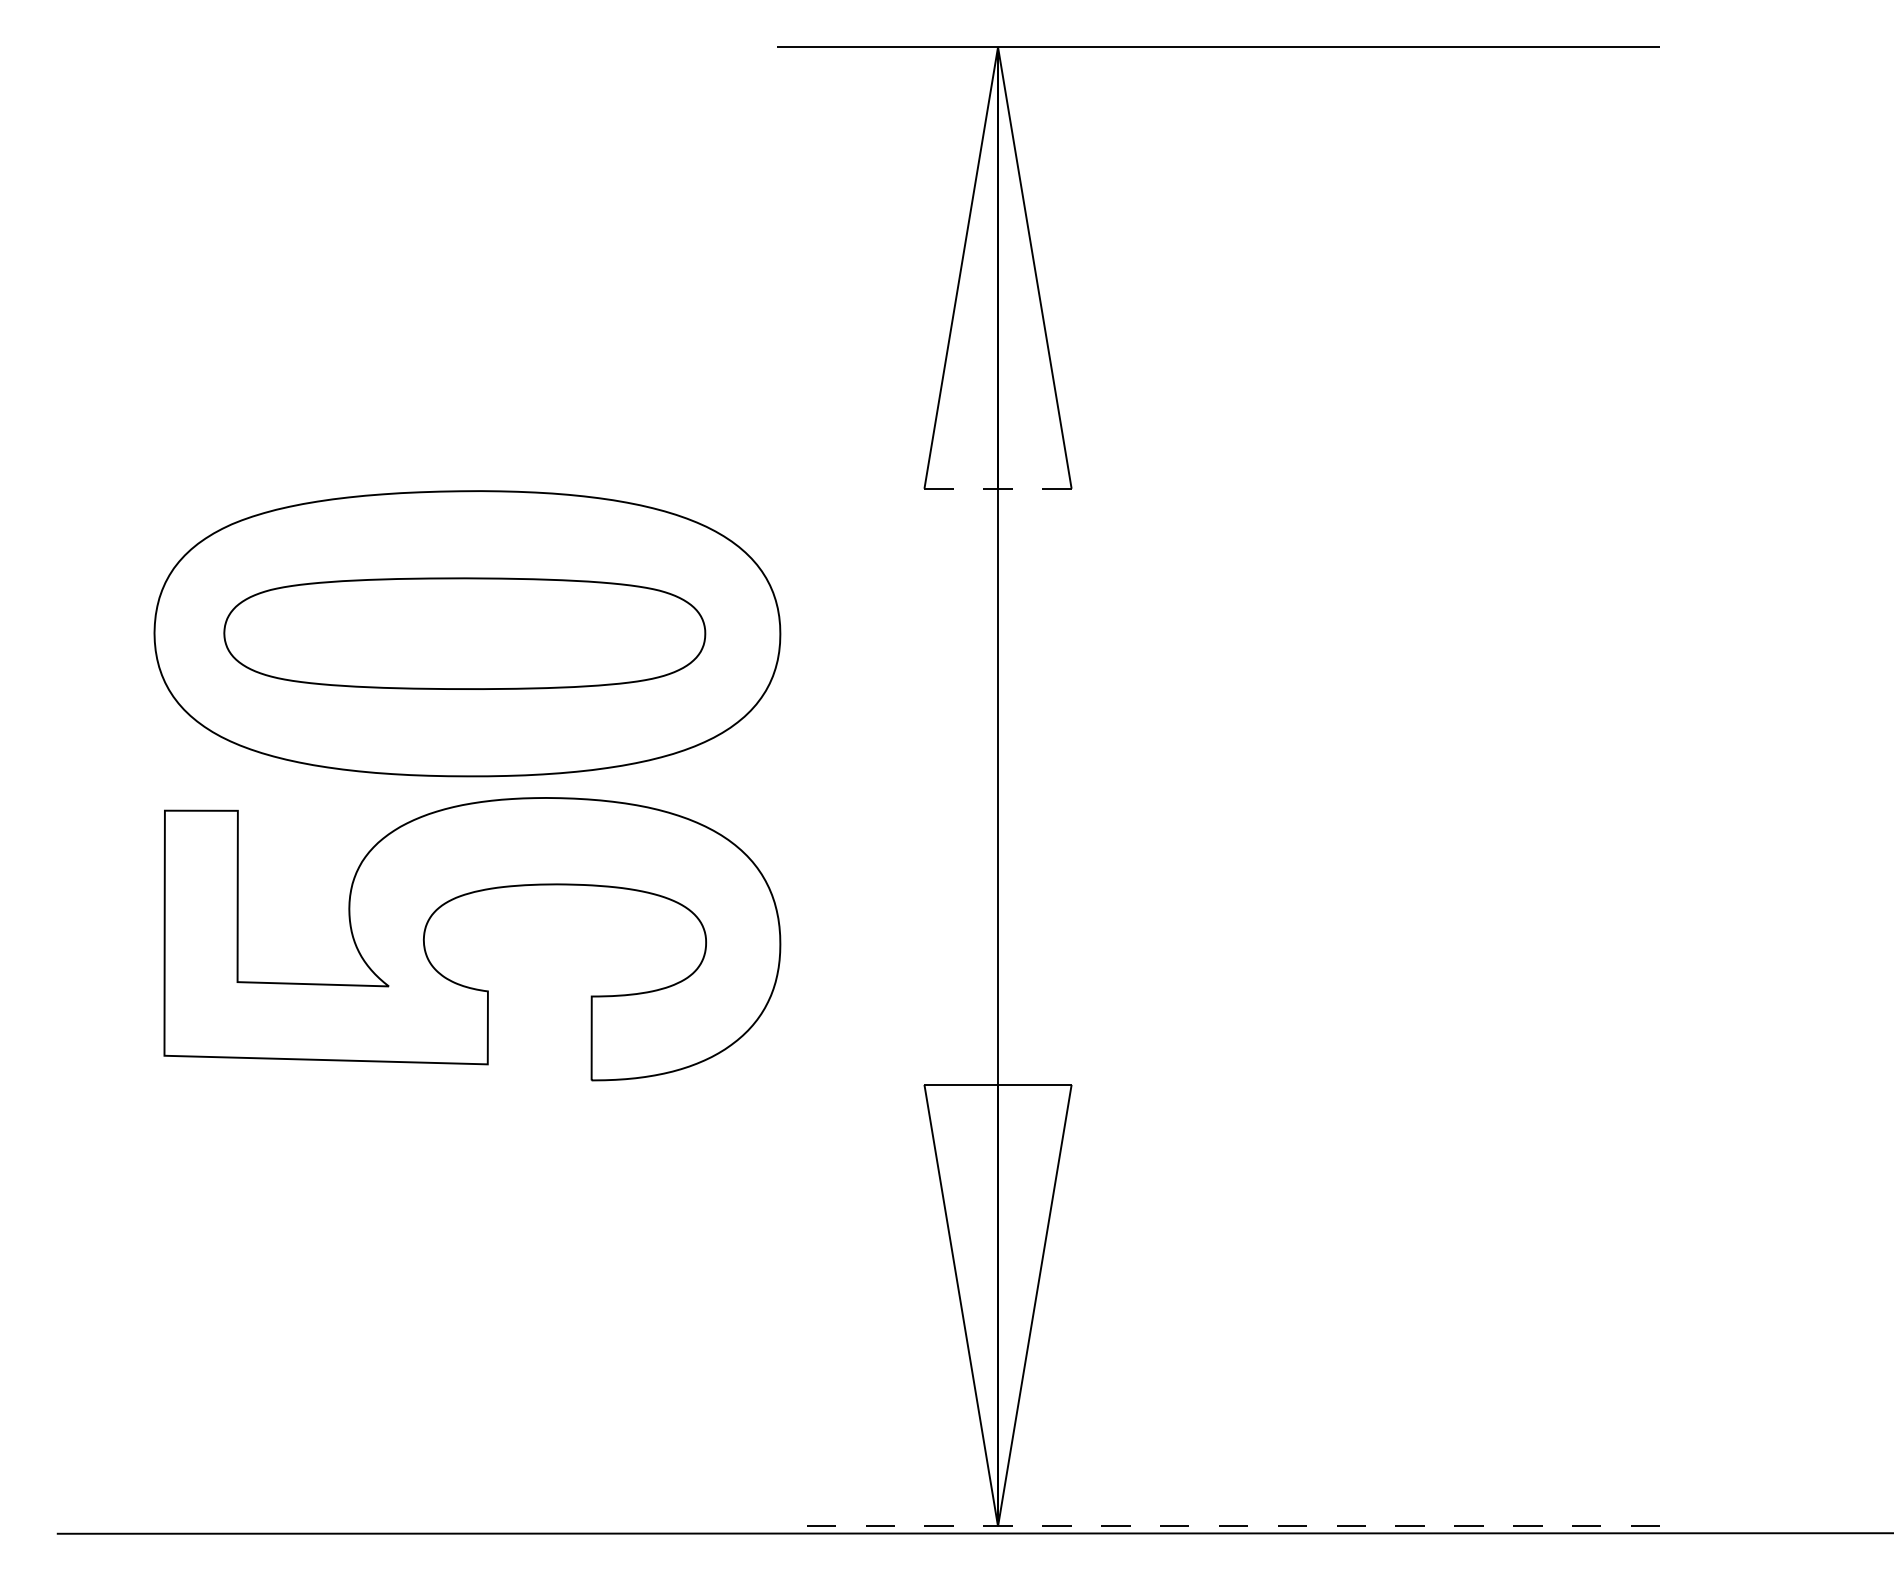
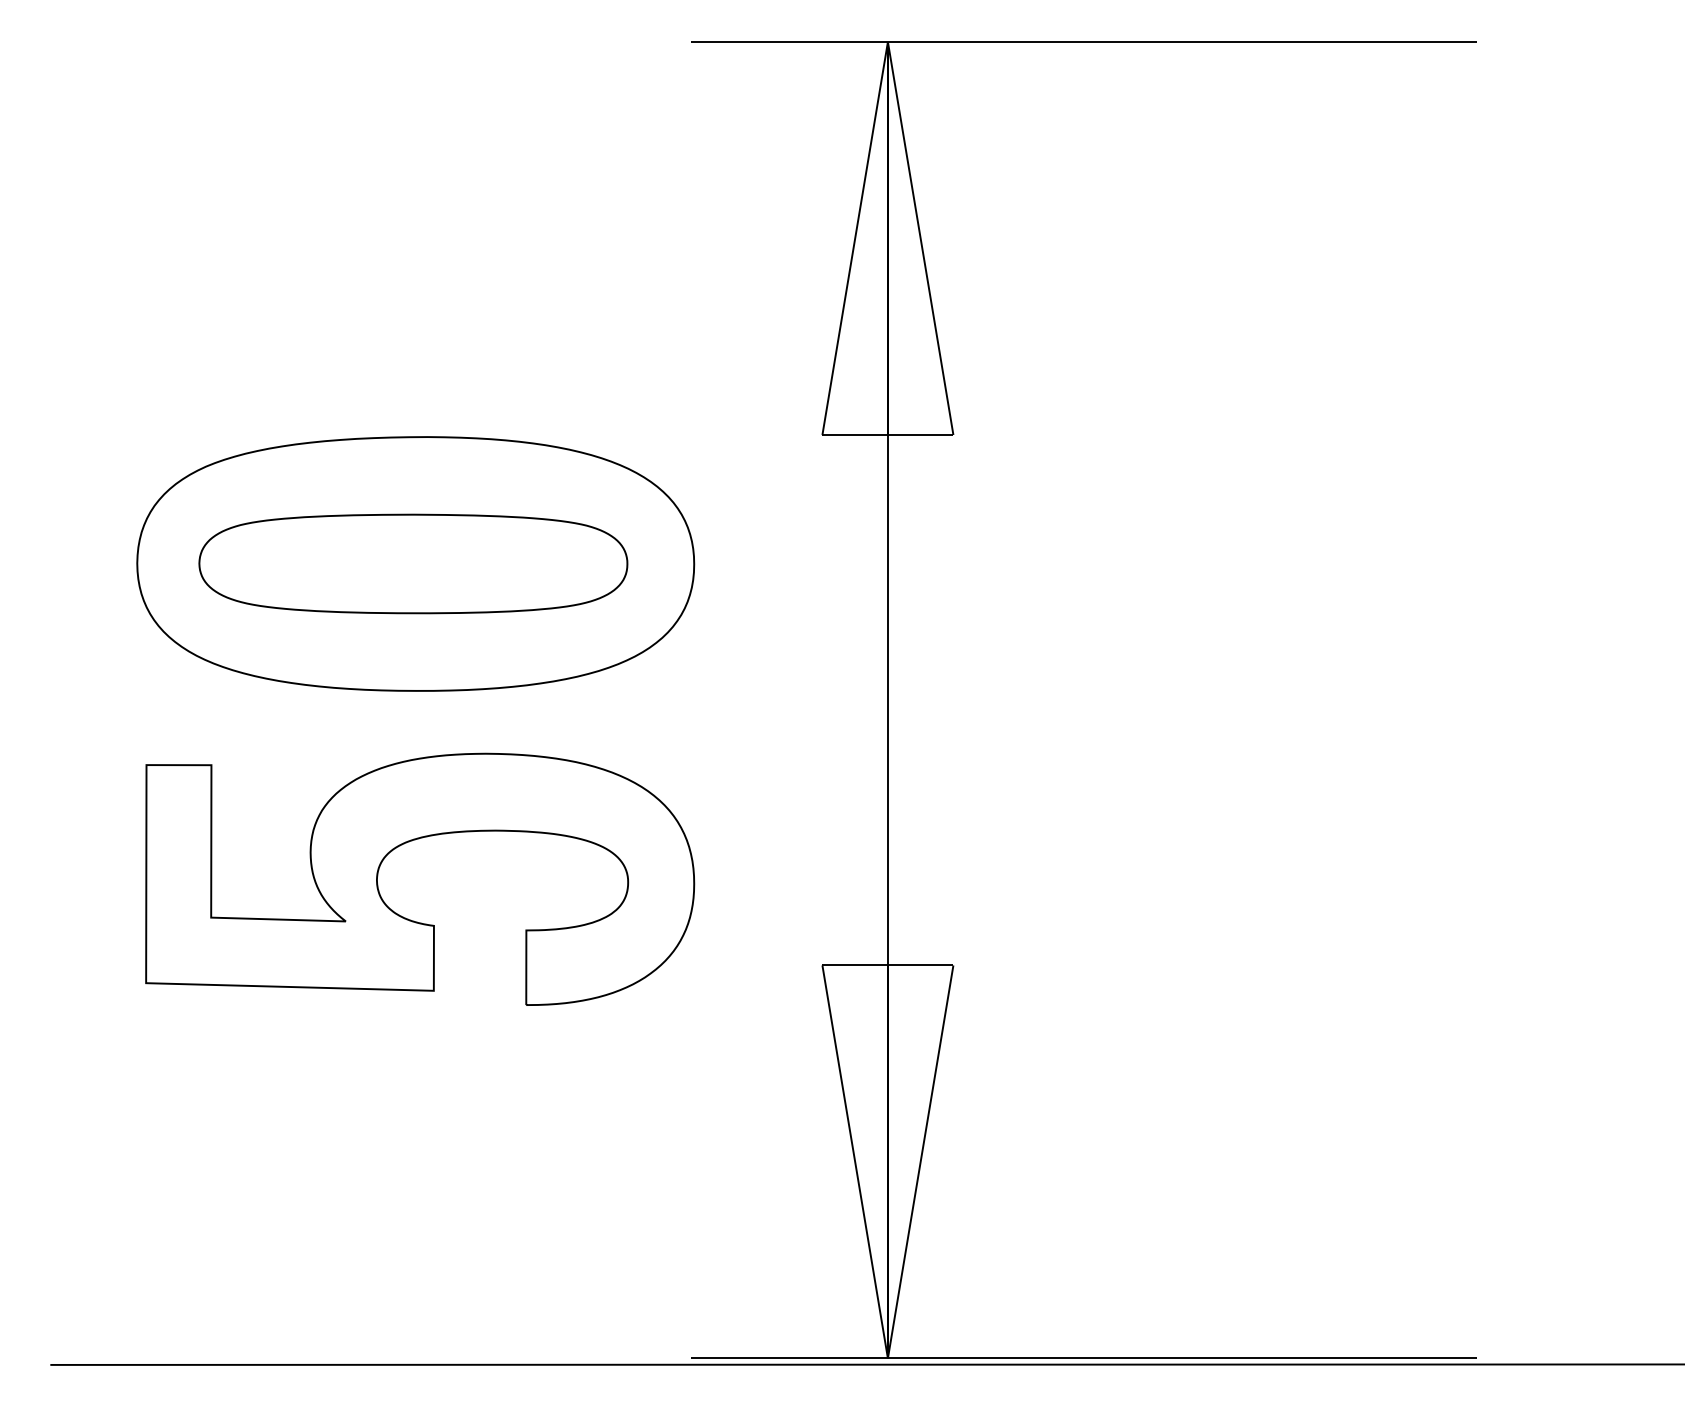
line: (998, 488) -> (888, 434), dashed -> solid
part: (455, 899) -> (405, 844), moved
line: (1218, 1526) -> (1084, 1358), dashed -> solid

